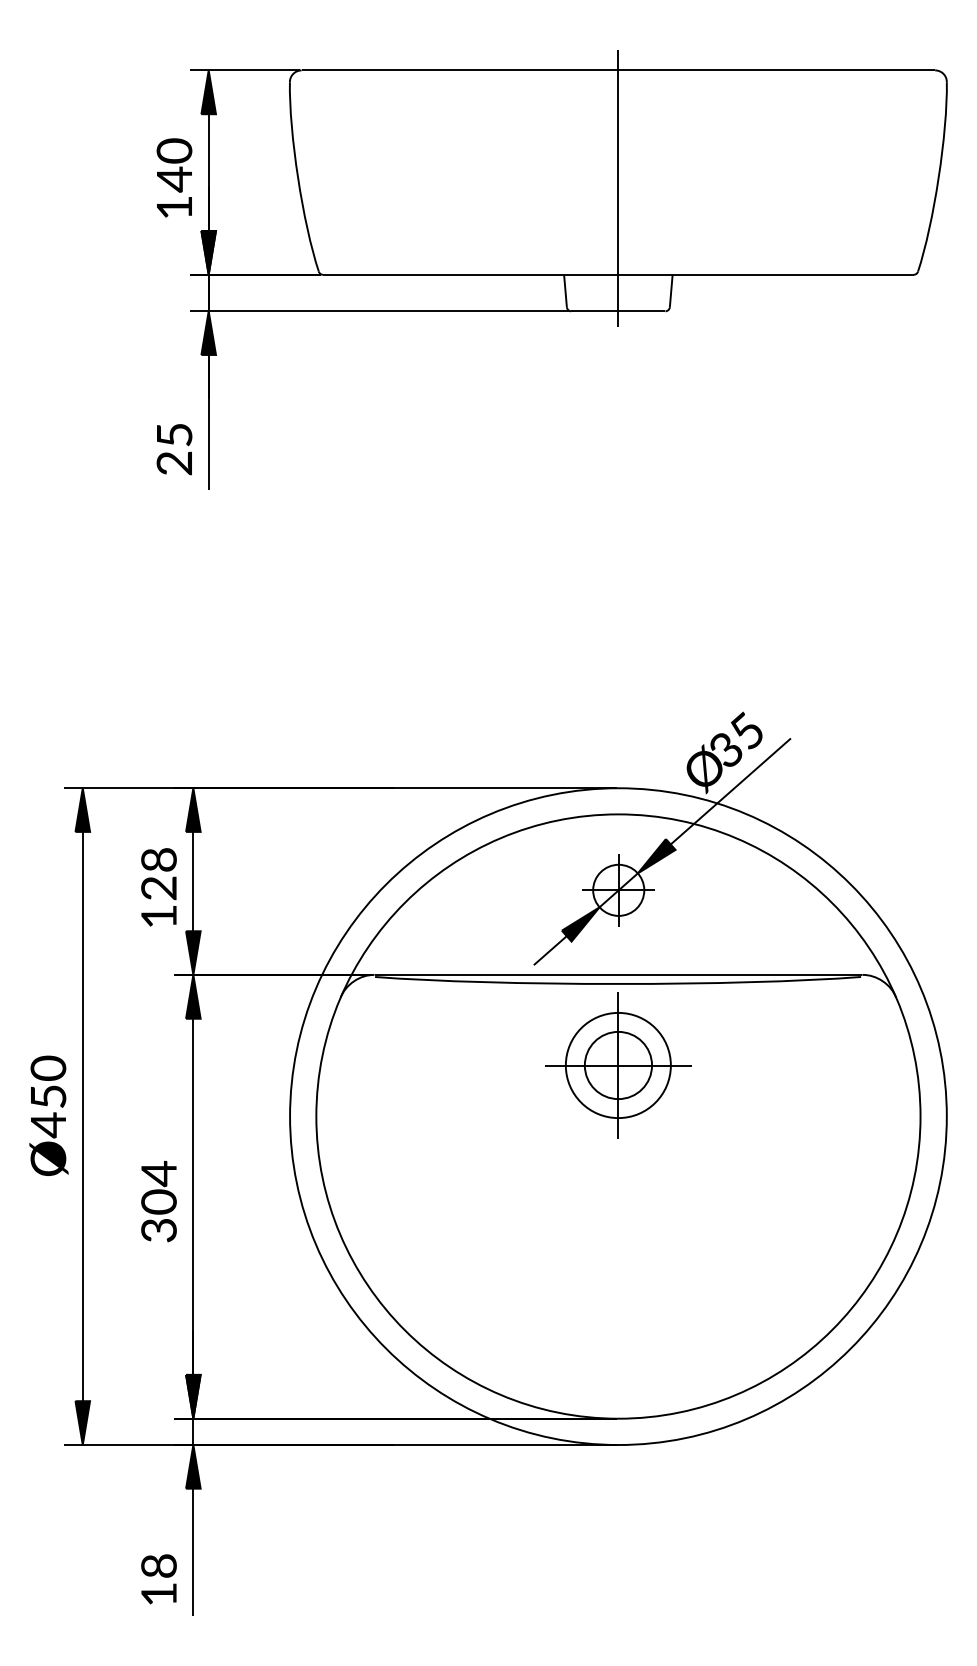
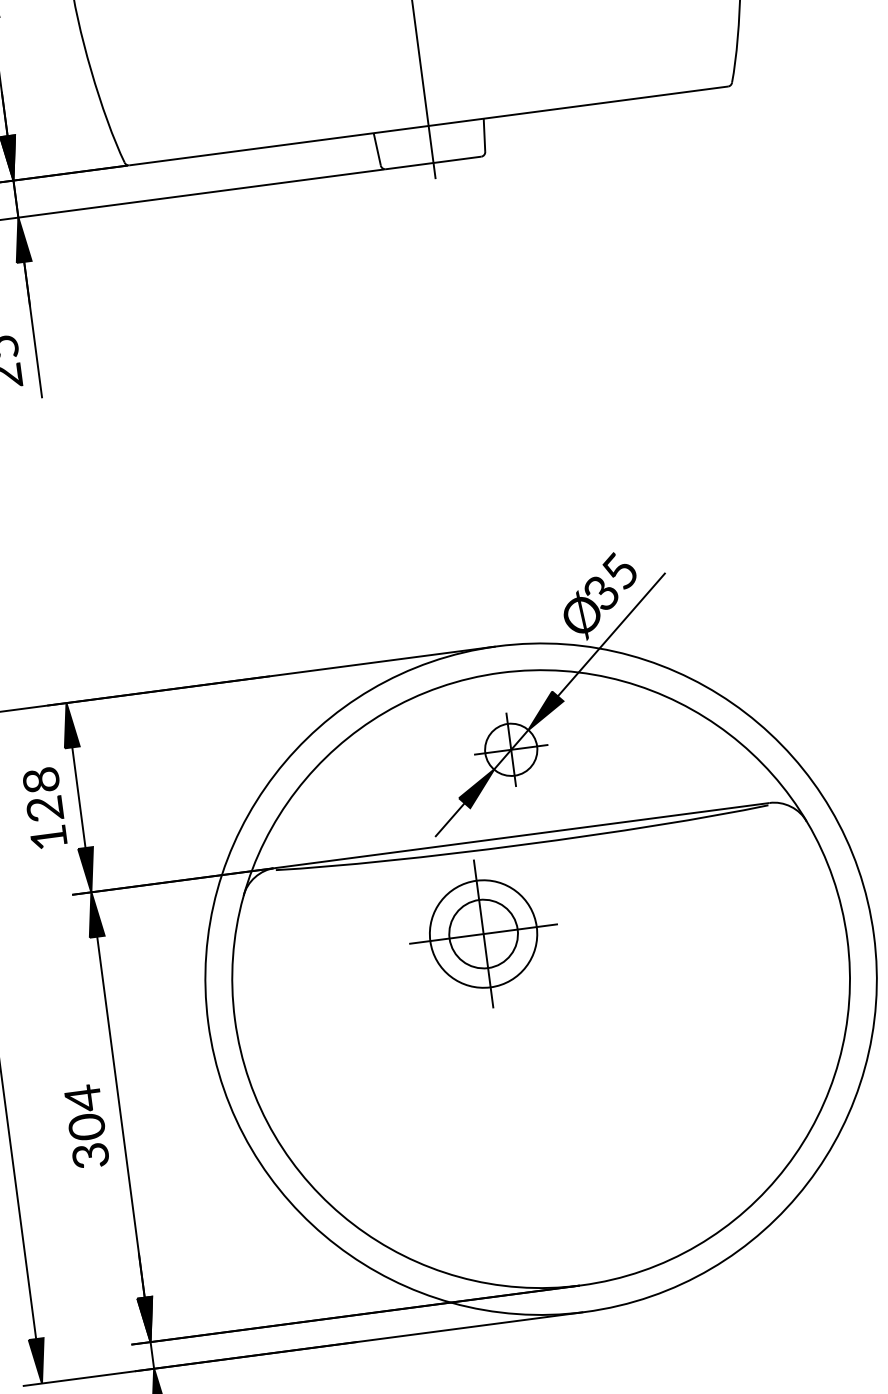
part: (618, 1065) -> (483, 934), moved

